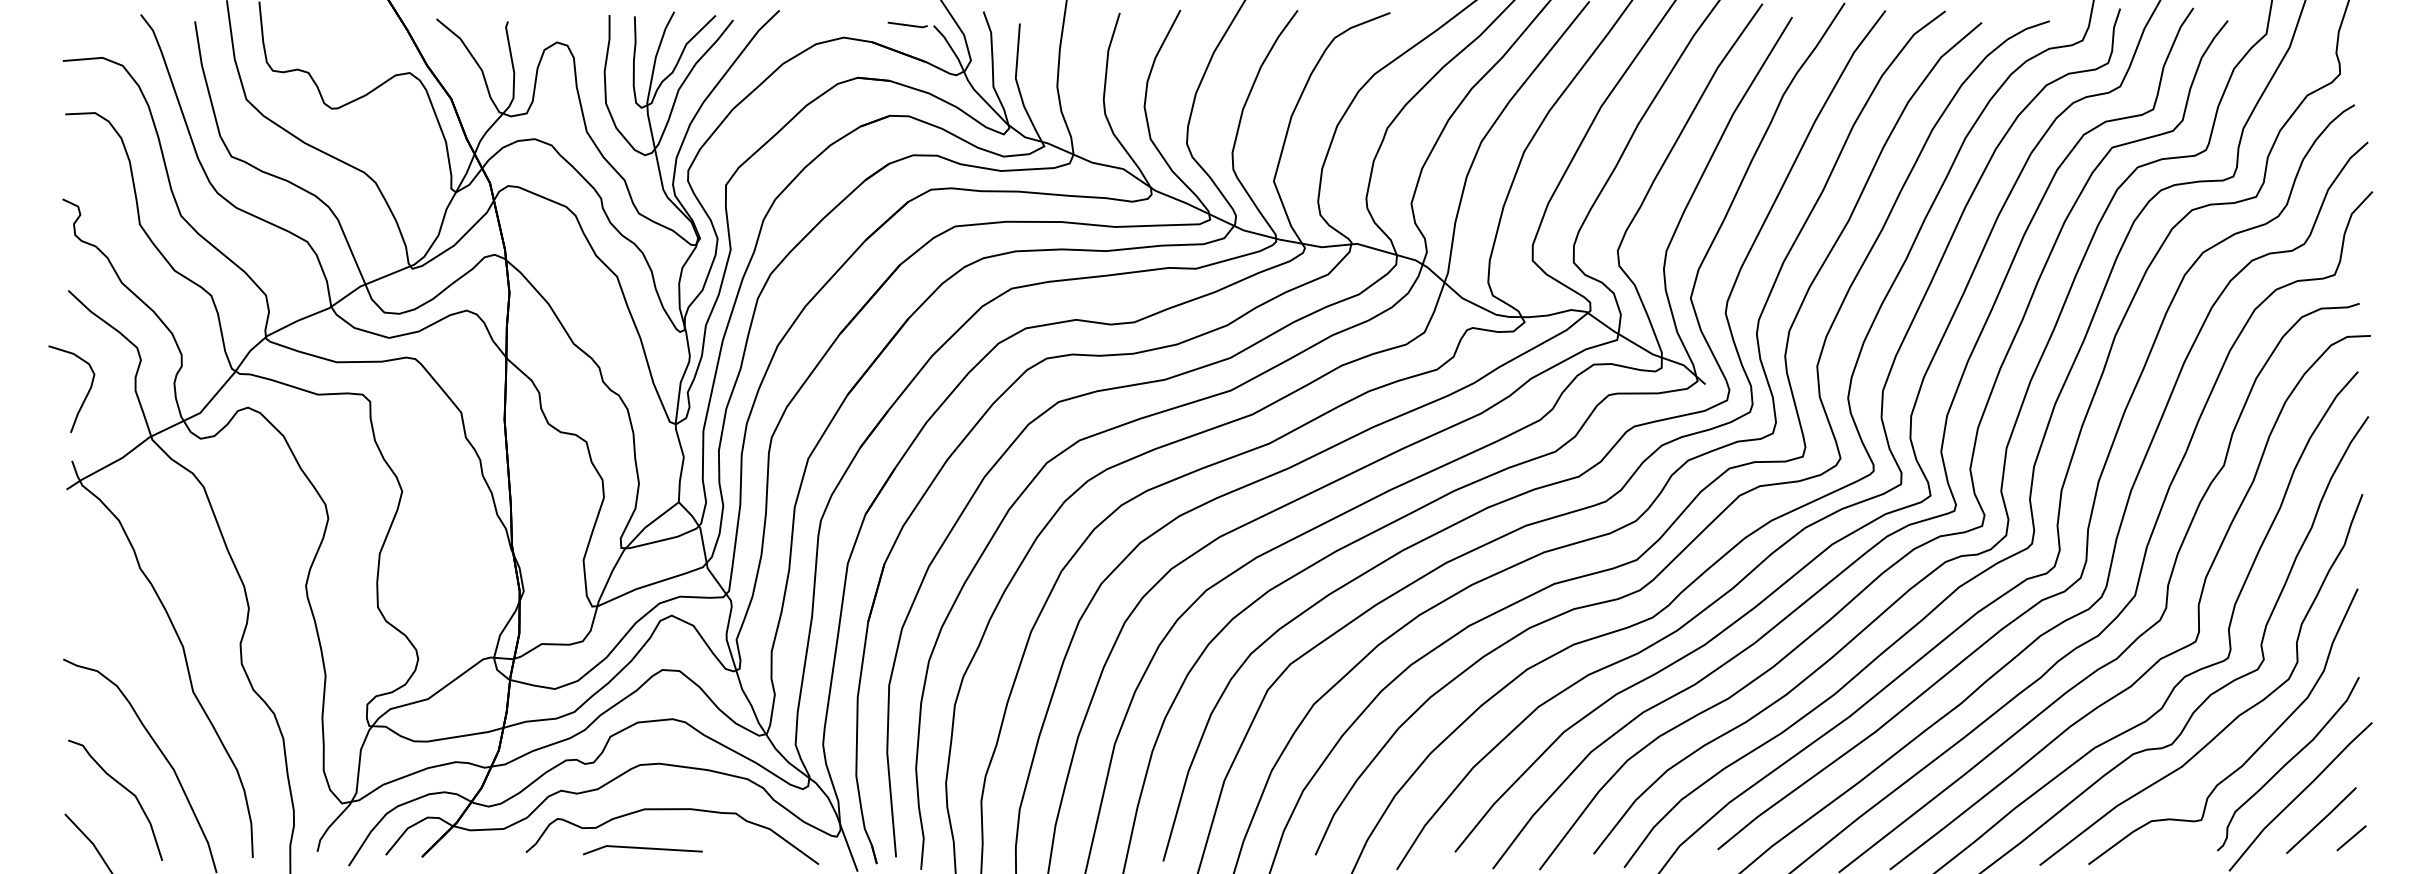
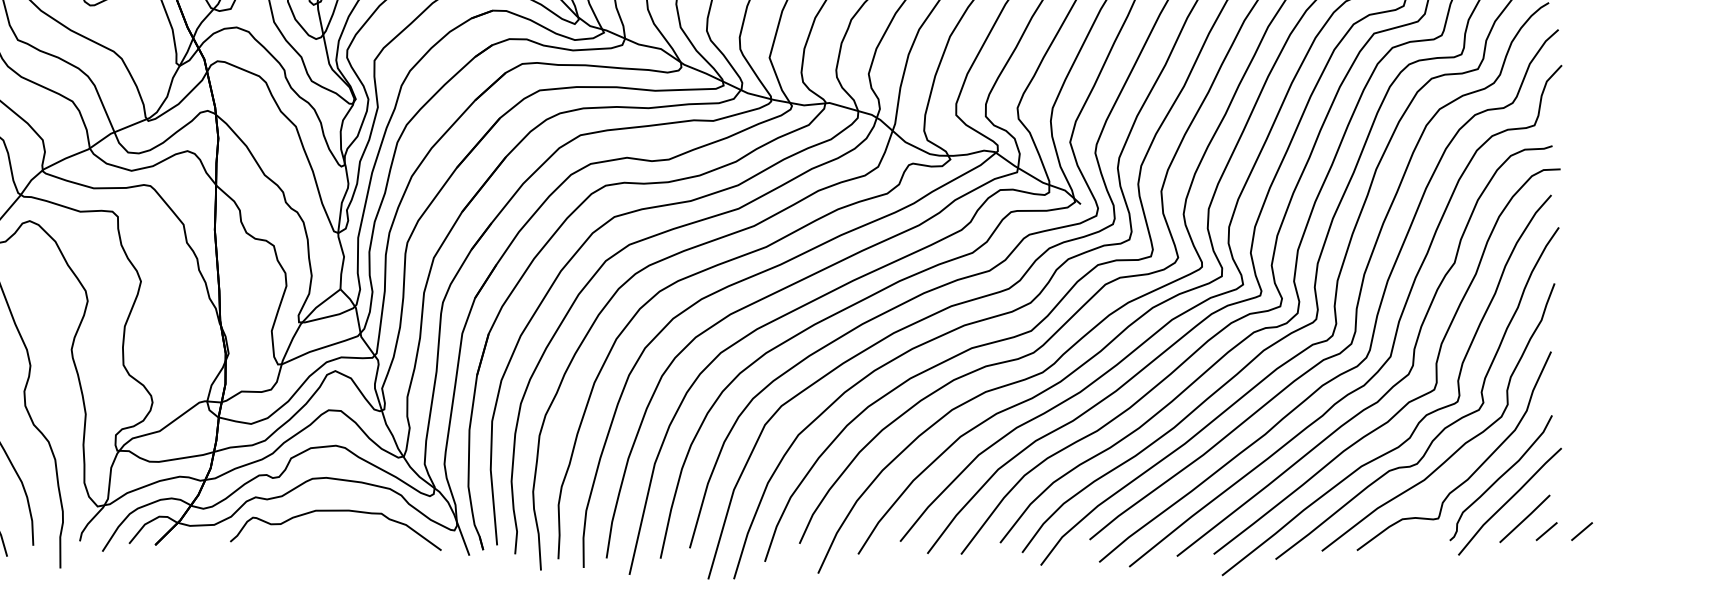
line: (2400, 838) -> (1581, 531), added
line: (643, 849) -> (315, 539), removed

